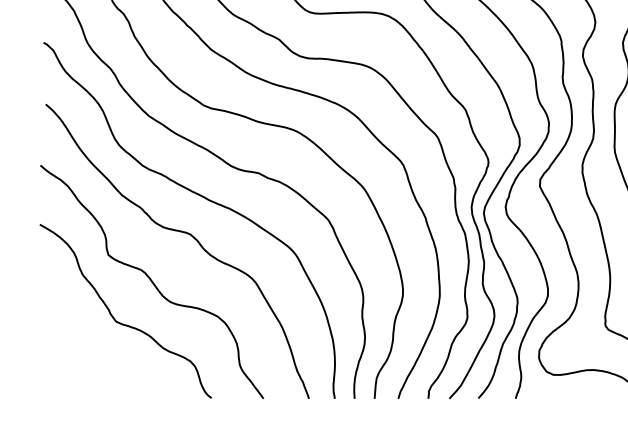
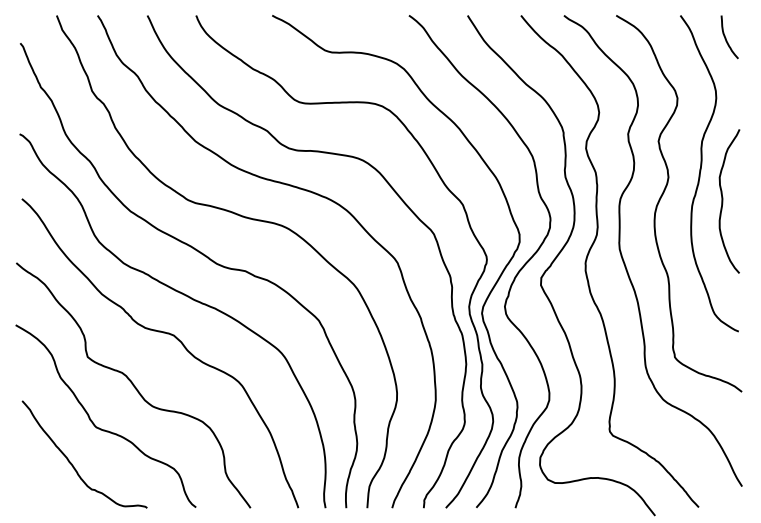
curve: (93, 356) -> (72, 463), added

